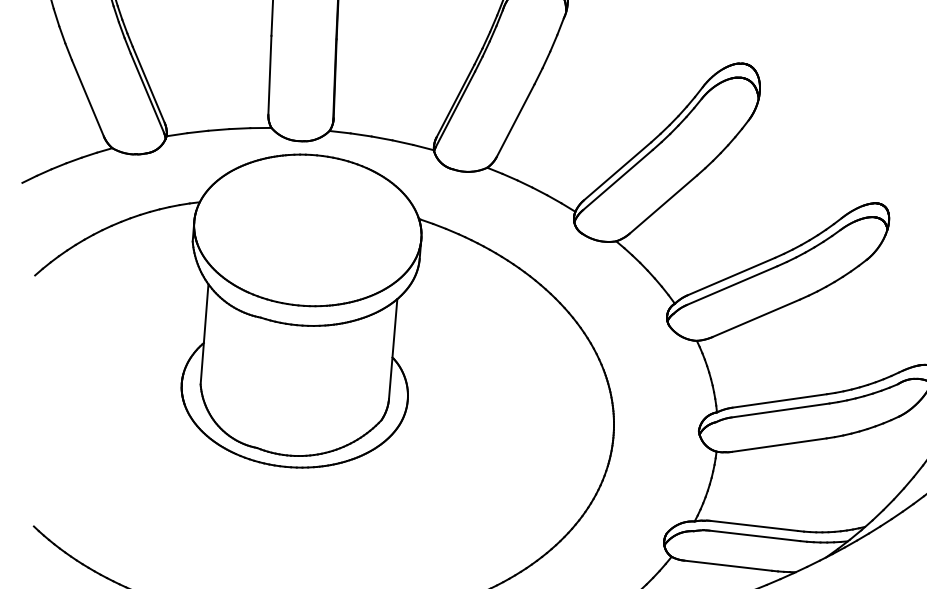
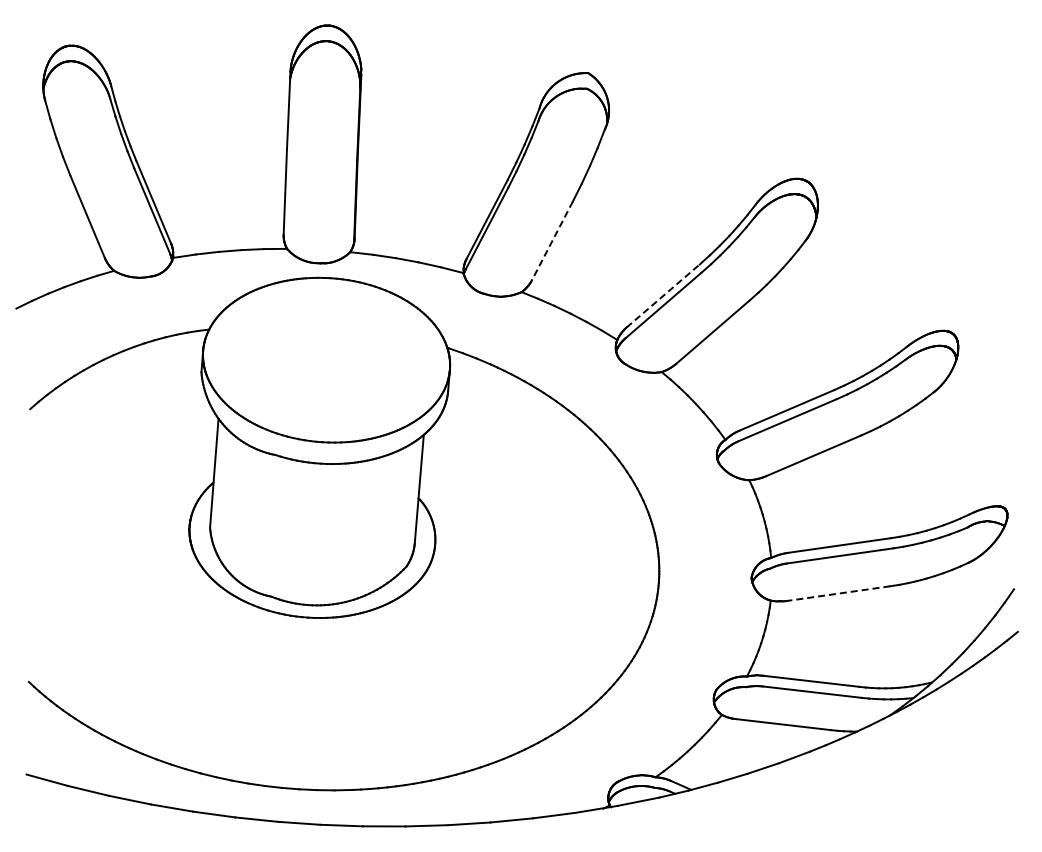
line: (515, 121) -> (552, 241), solid -> dashed
line: (617, 170) -> (663, 295), solid -> dashed
line: (778, 445) -> (838, 593), solid -> dashed

